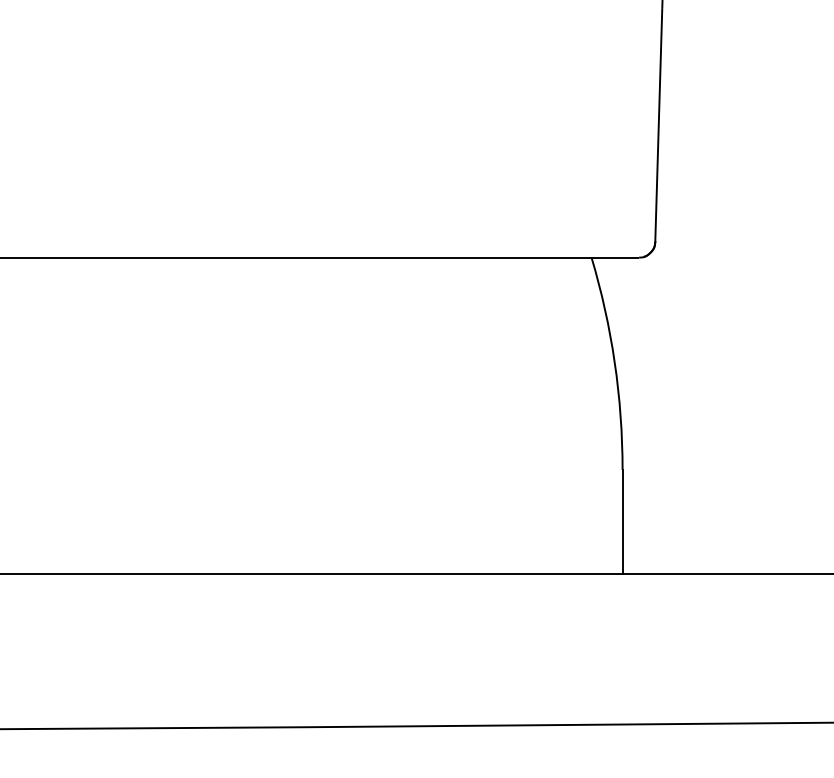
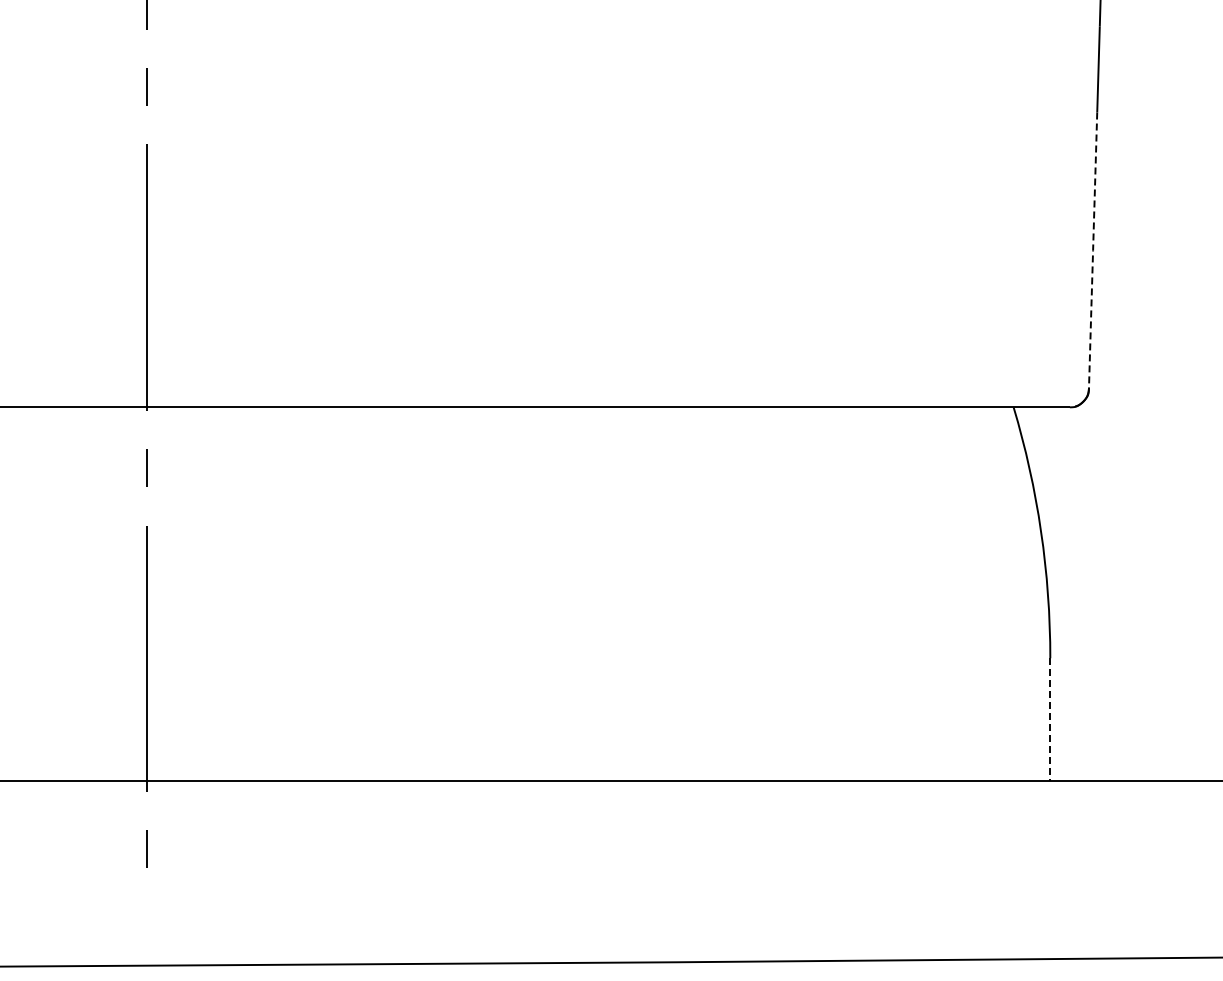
line: (659, 124) -> (1093, 250), solid -> dashed
line: (622, 522) -> (1050, 720), solid -> dashed

